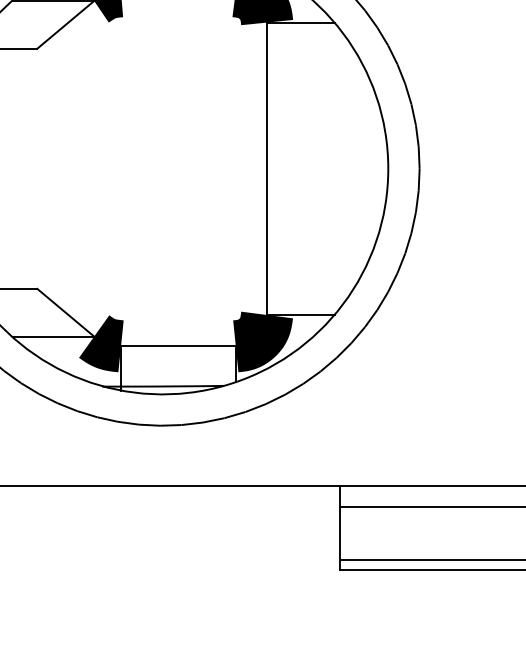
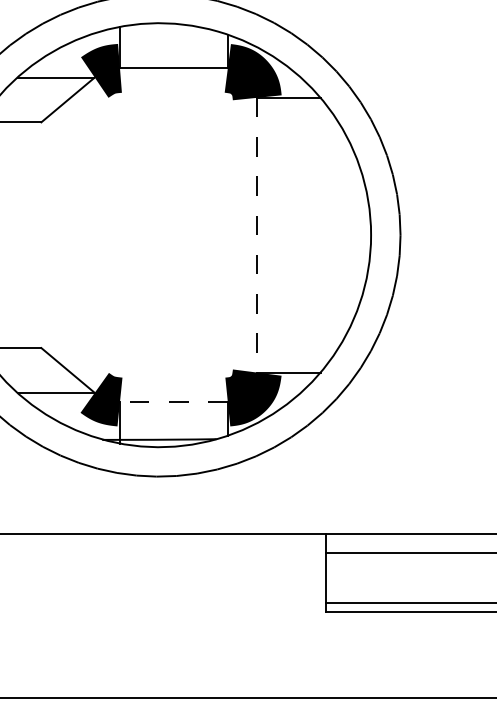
line: (267, 169) -> (257, 235), solid -> dashed
line: (177, 346) -> (173, 402), solid -> dashed

